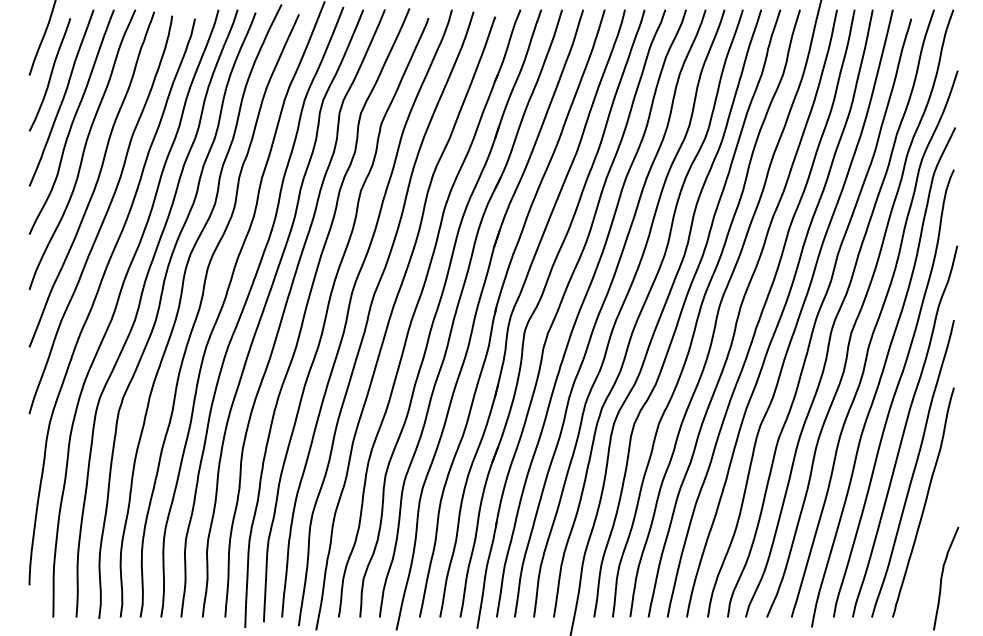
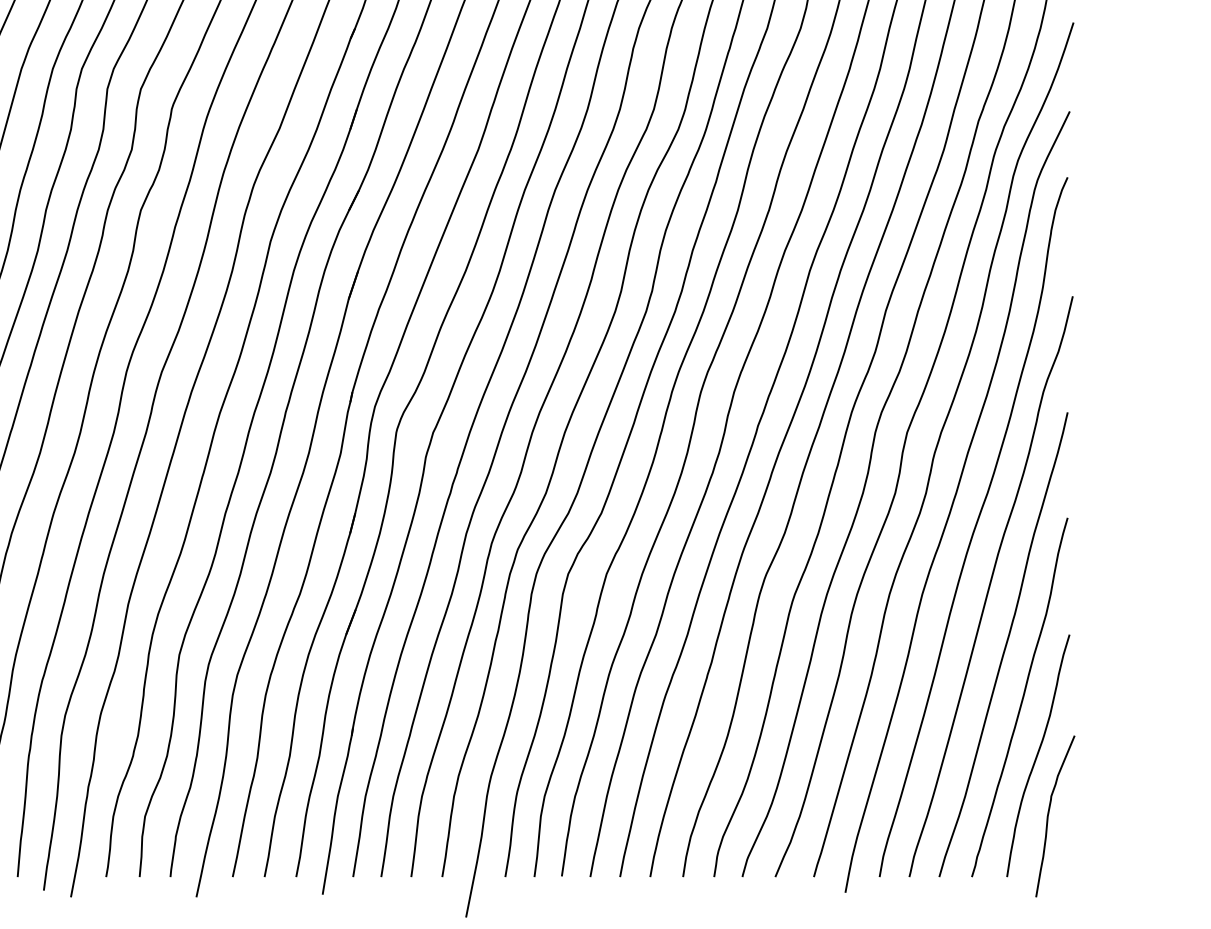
curve: (934, 539) -> (1037, 755), added

